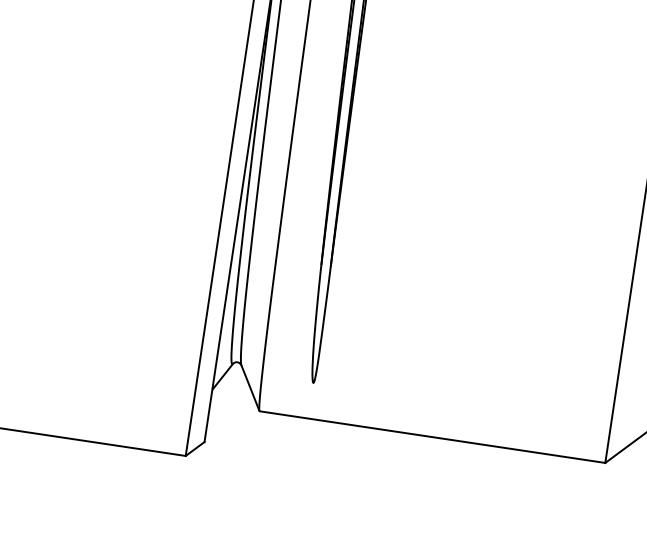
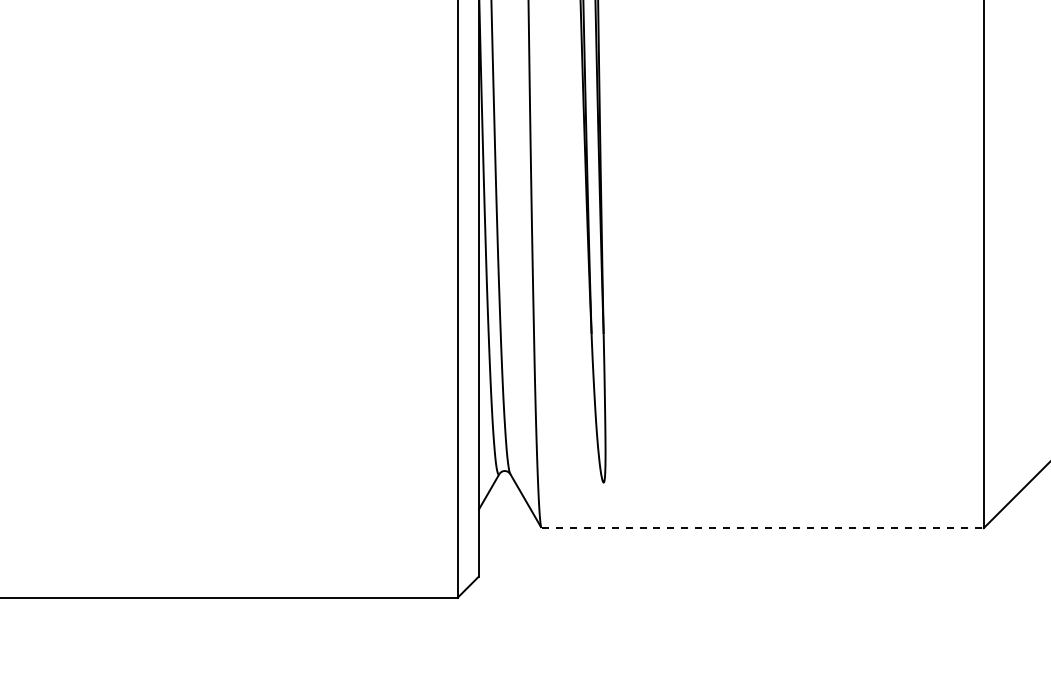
line: (433, 437) -> (763, 528), solid -> dashed

